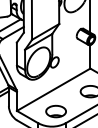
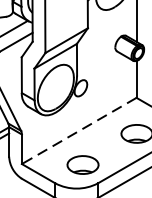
line: (53, 90) -> (78, 132), solid -> dashed

